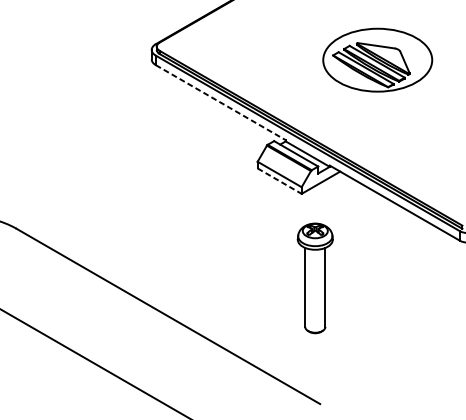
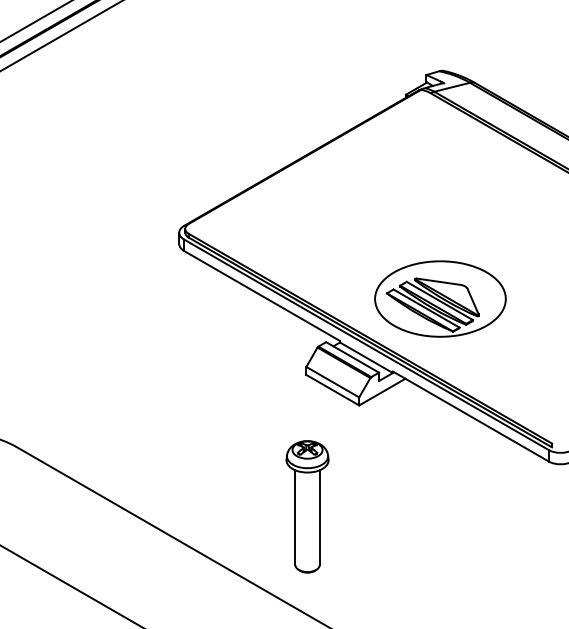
part: (377, 59) -> (440, 298), moved
line: (221, 103) -> (262, 296), dashed -> solid
line: (279, 181) -> (332, 390), dashed -> solid
part: (315, 278) -> (307, 506), moved

